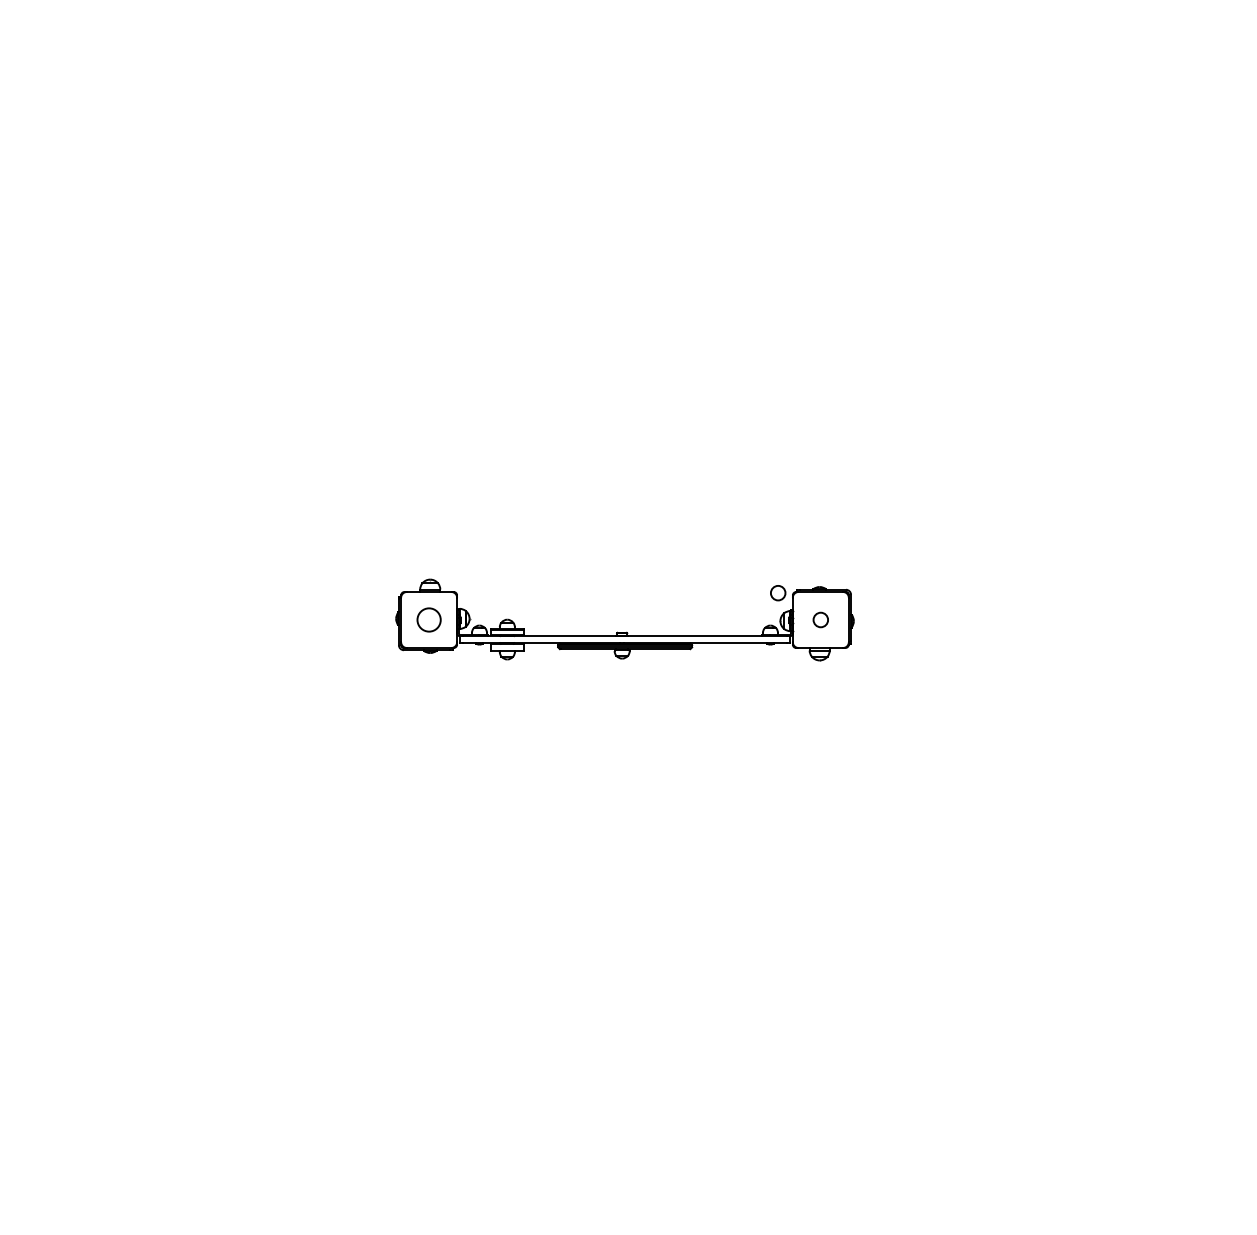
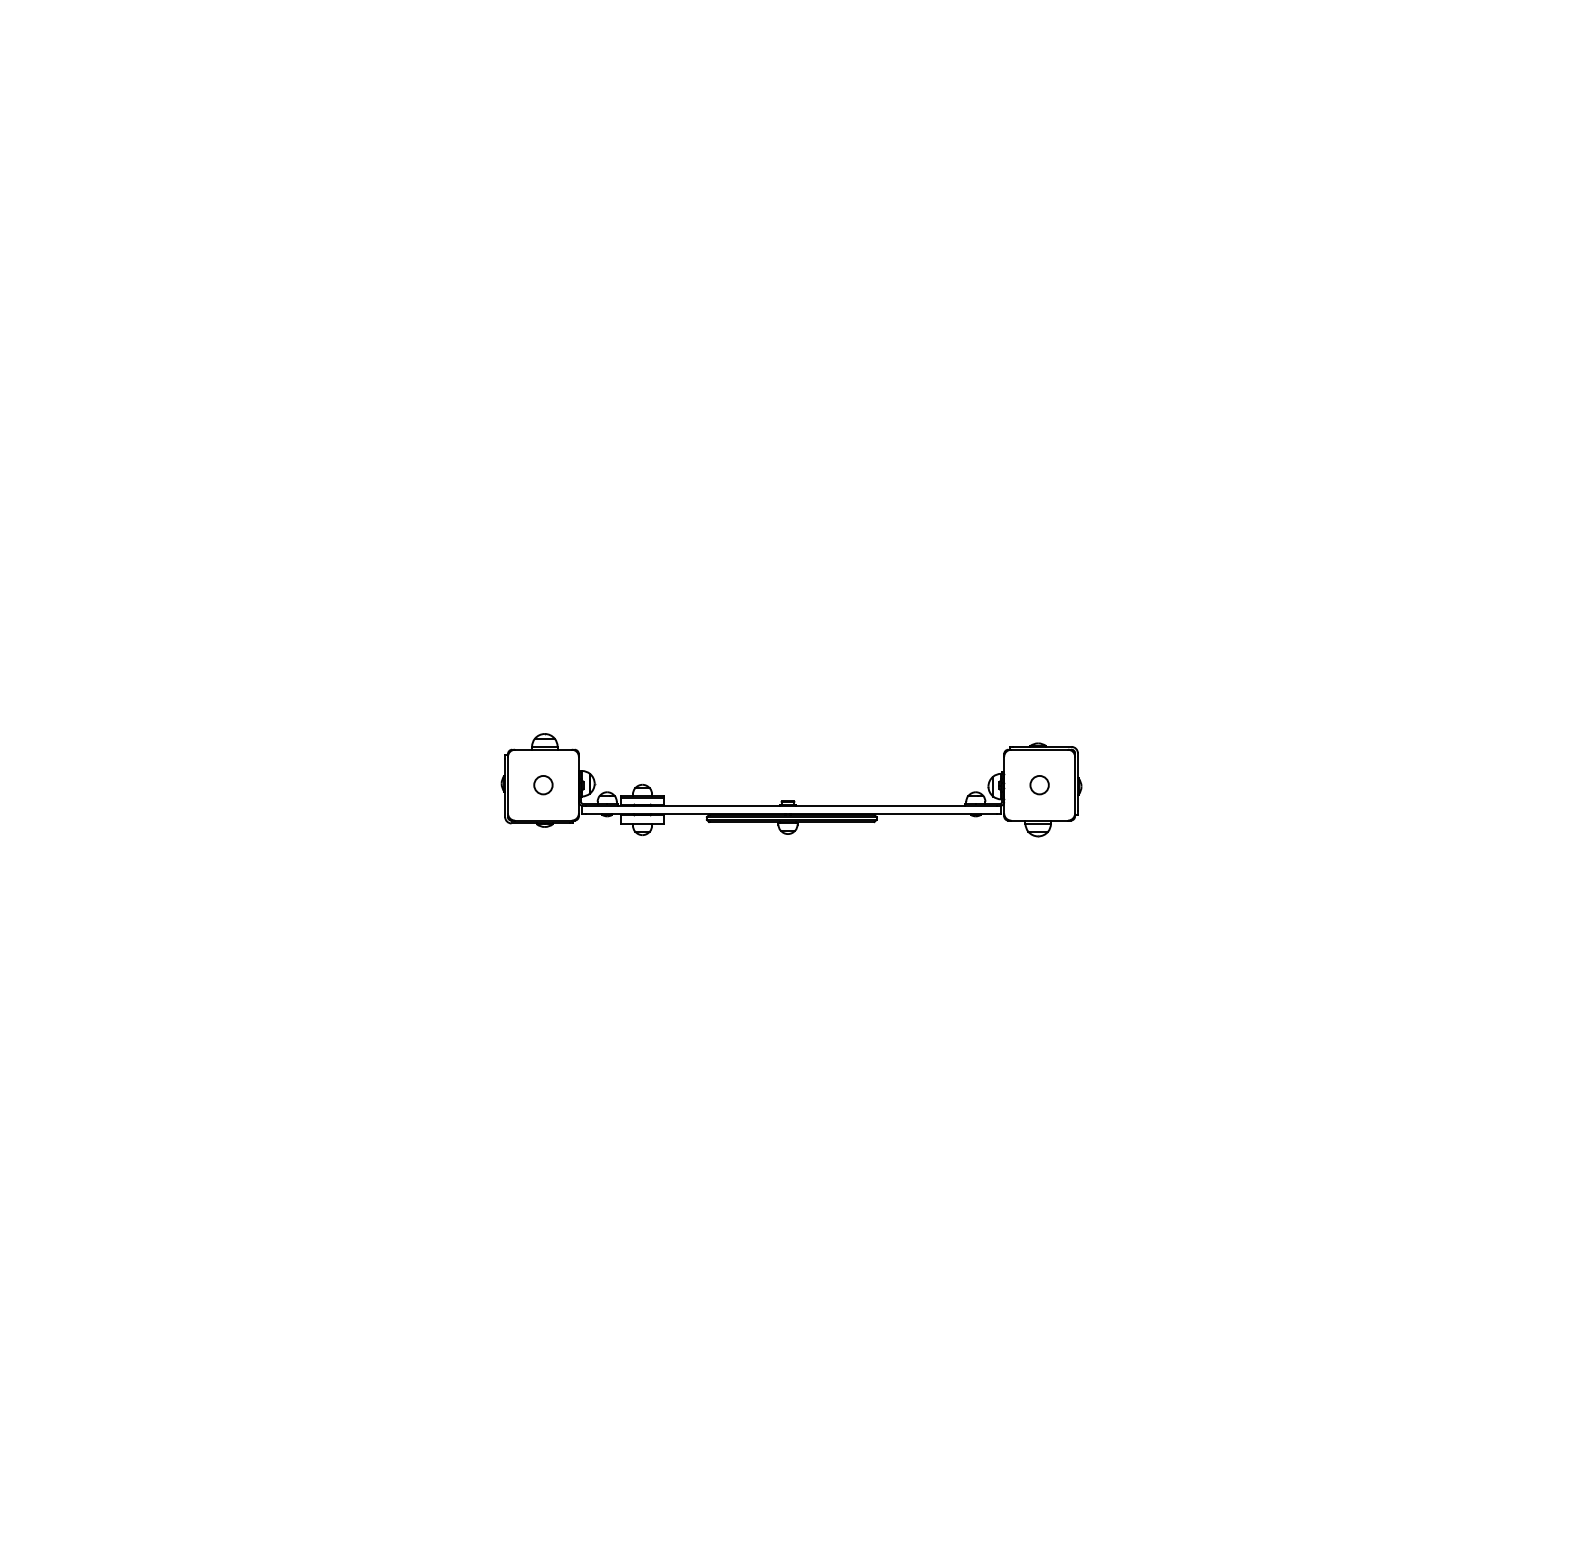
circle: (778, 593) -> (985, 751), removed
circle: (429, 619) -> (543, 784), size x0.62

